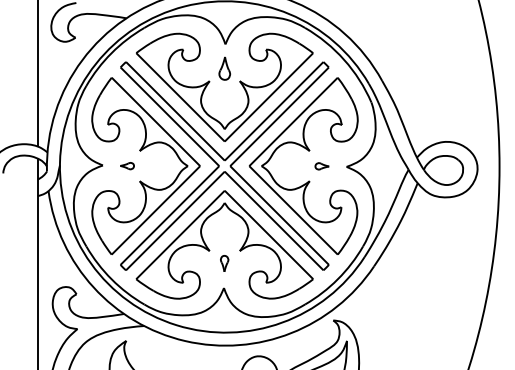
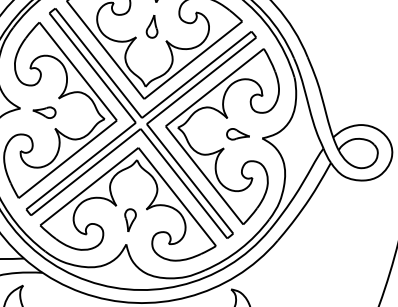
part: (127, 165) -> (44, 111), size x1.67
part: (321, 166) -> (237, 135), size x1.67
part: (224, 263) -> (129, 220), size x1.43

